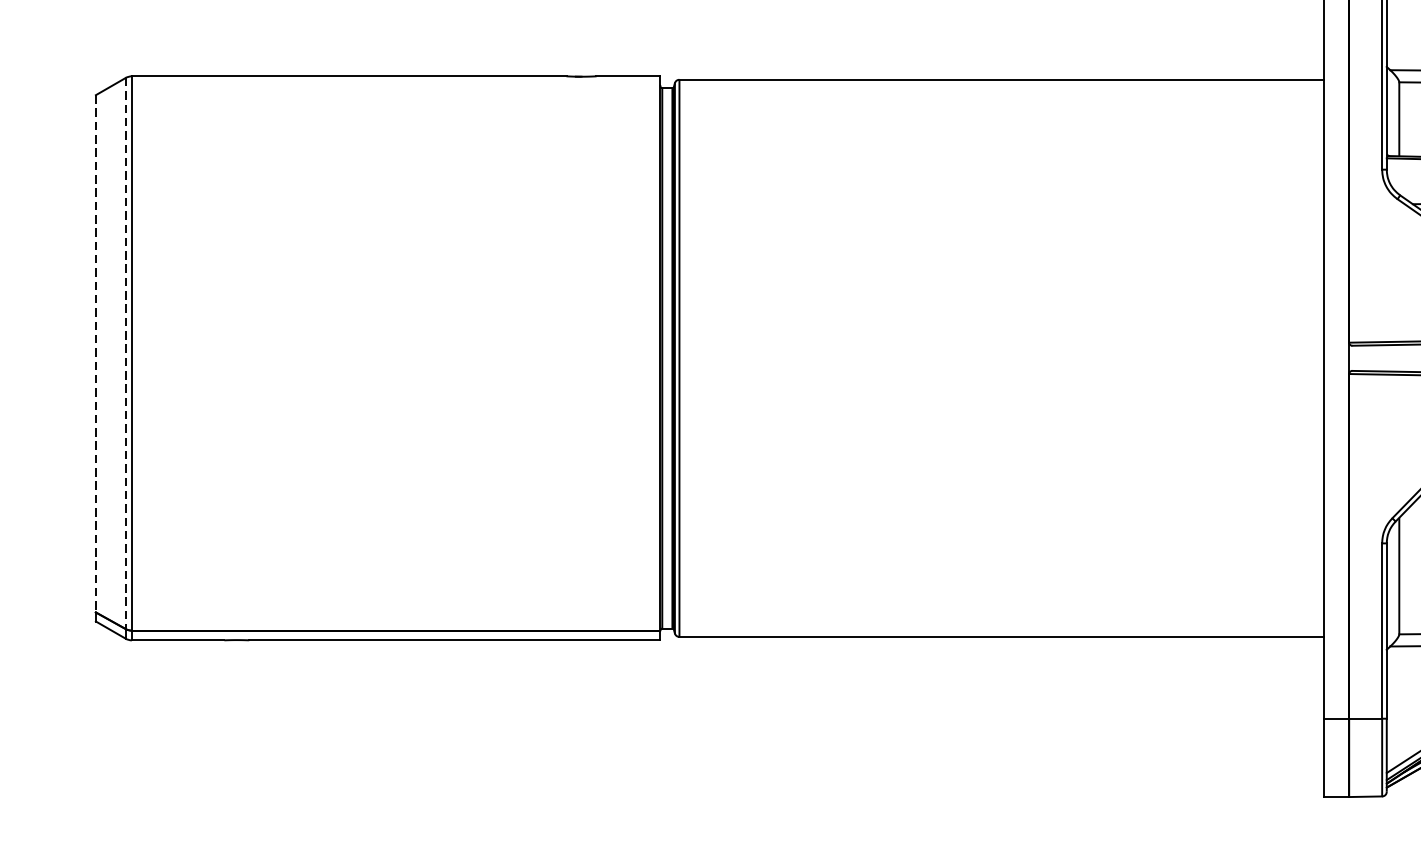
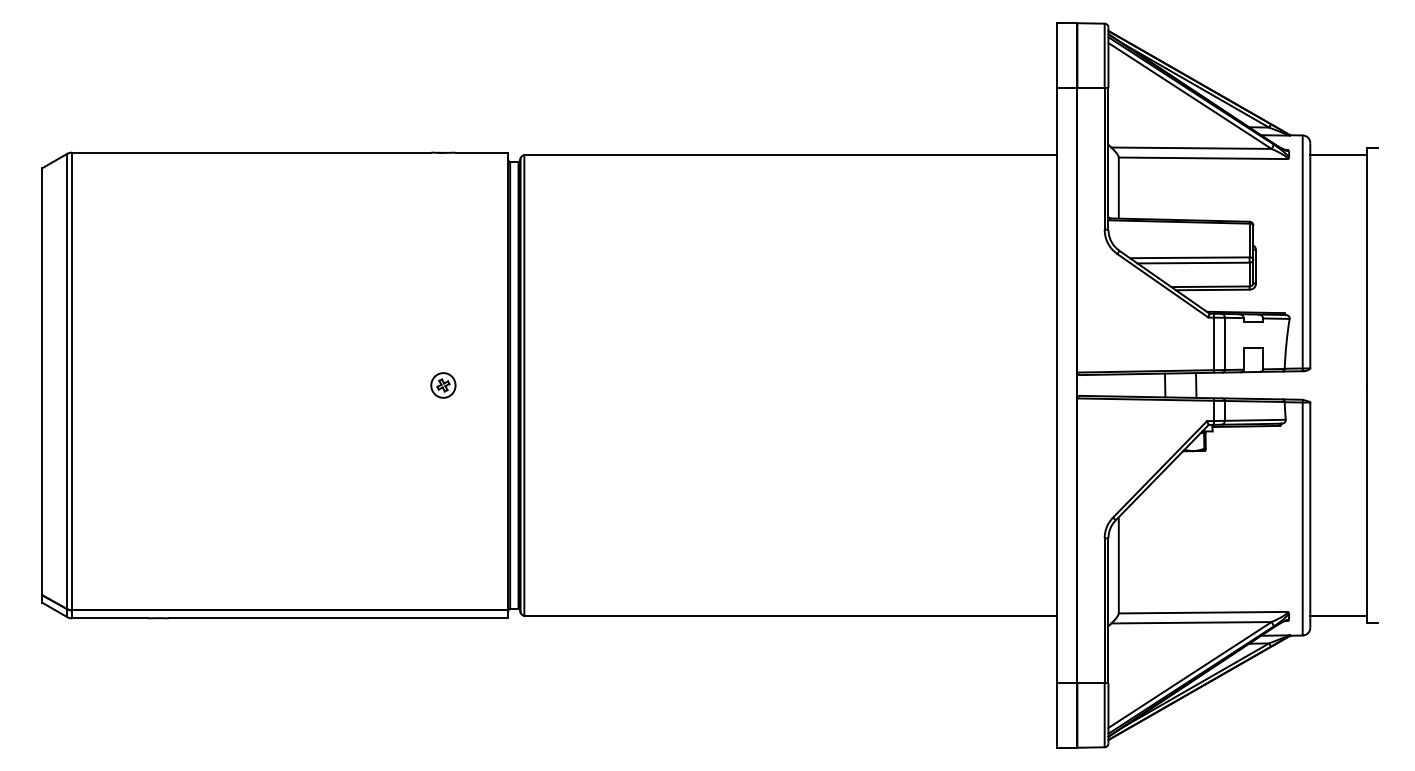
line: (95, 353) -> (42, 381), dashed -> solid
line: (126, 353) -> (67, 381), dashed -> solid
part: (581, 358) -> (443, 385), added

